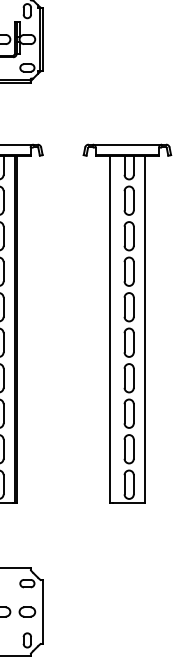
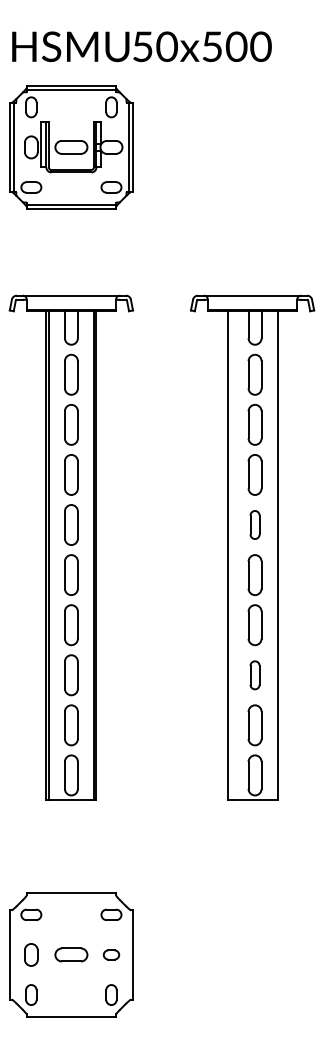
part: (128, 306) -> (254, 524), size x0.7
part: (128, 413) -> (254, 675), size x0.7
part: (27, 611) -> (111, 954), size x0.7

